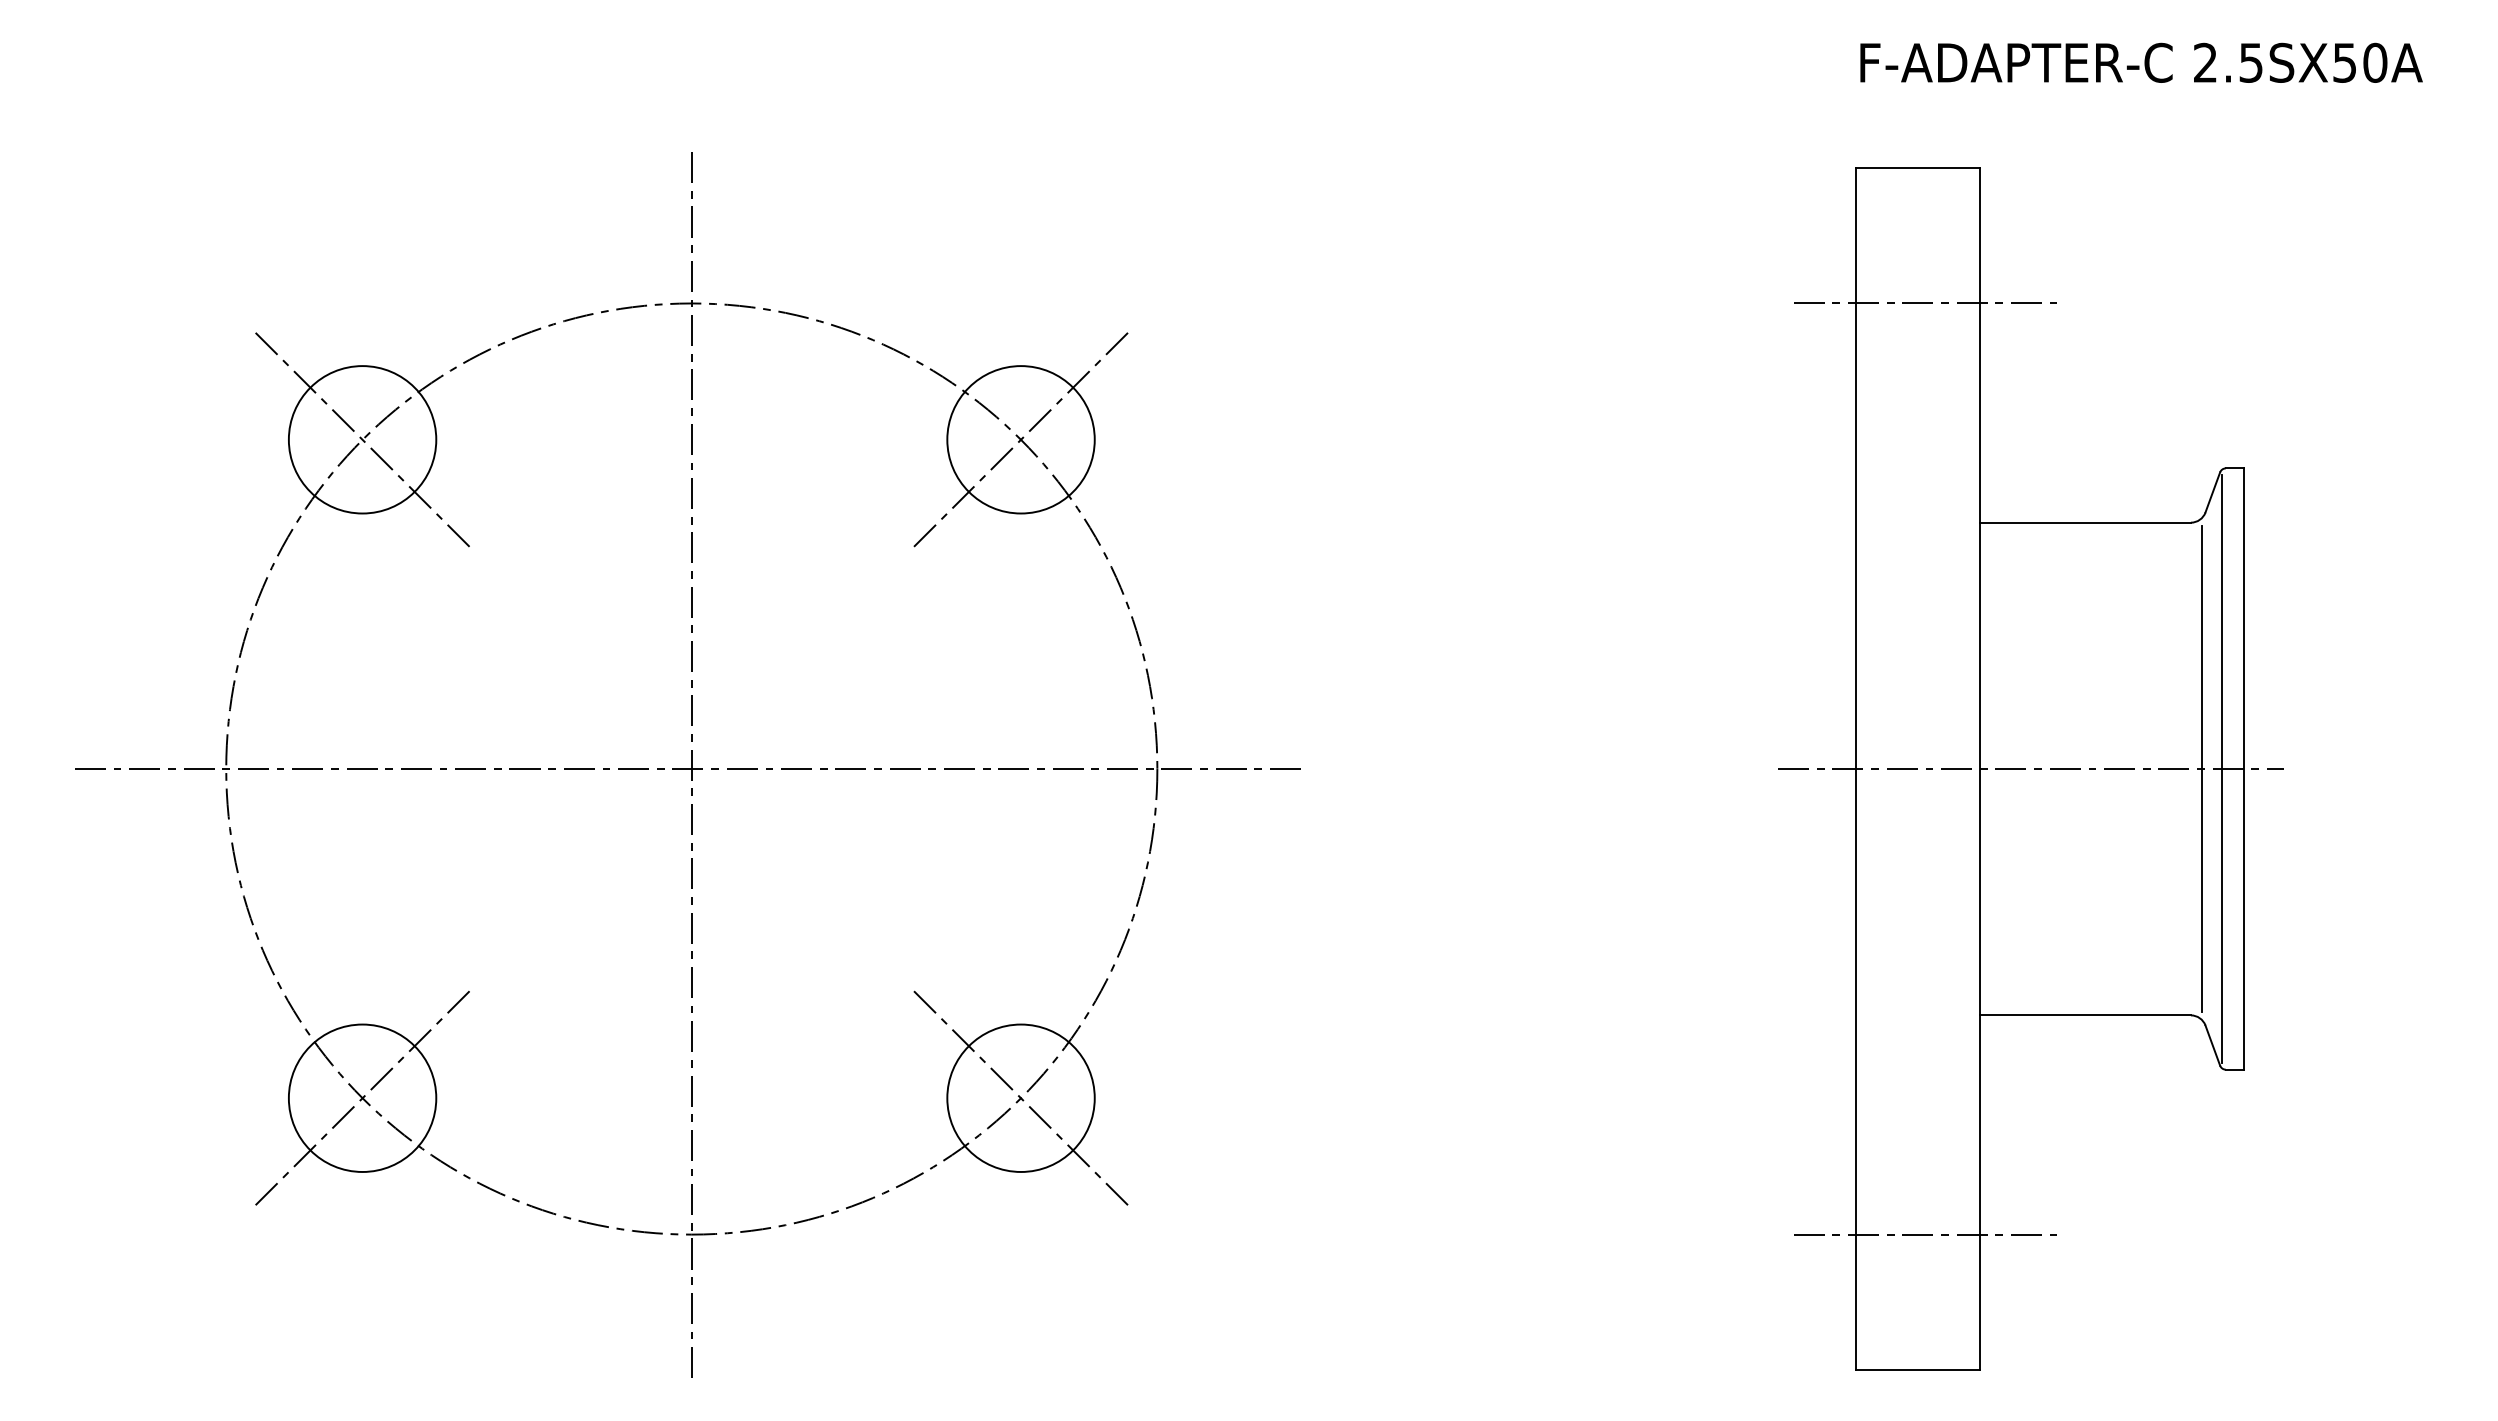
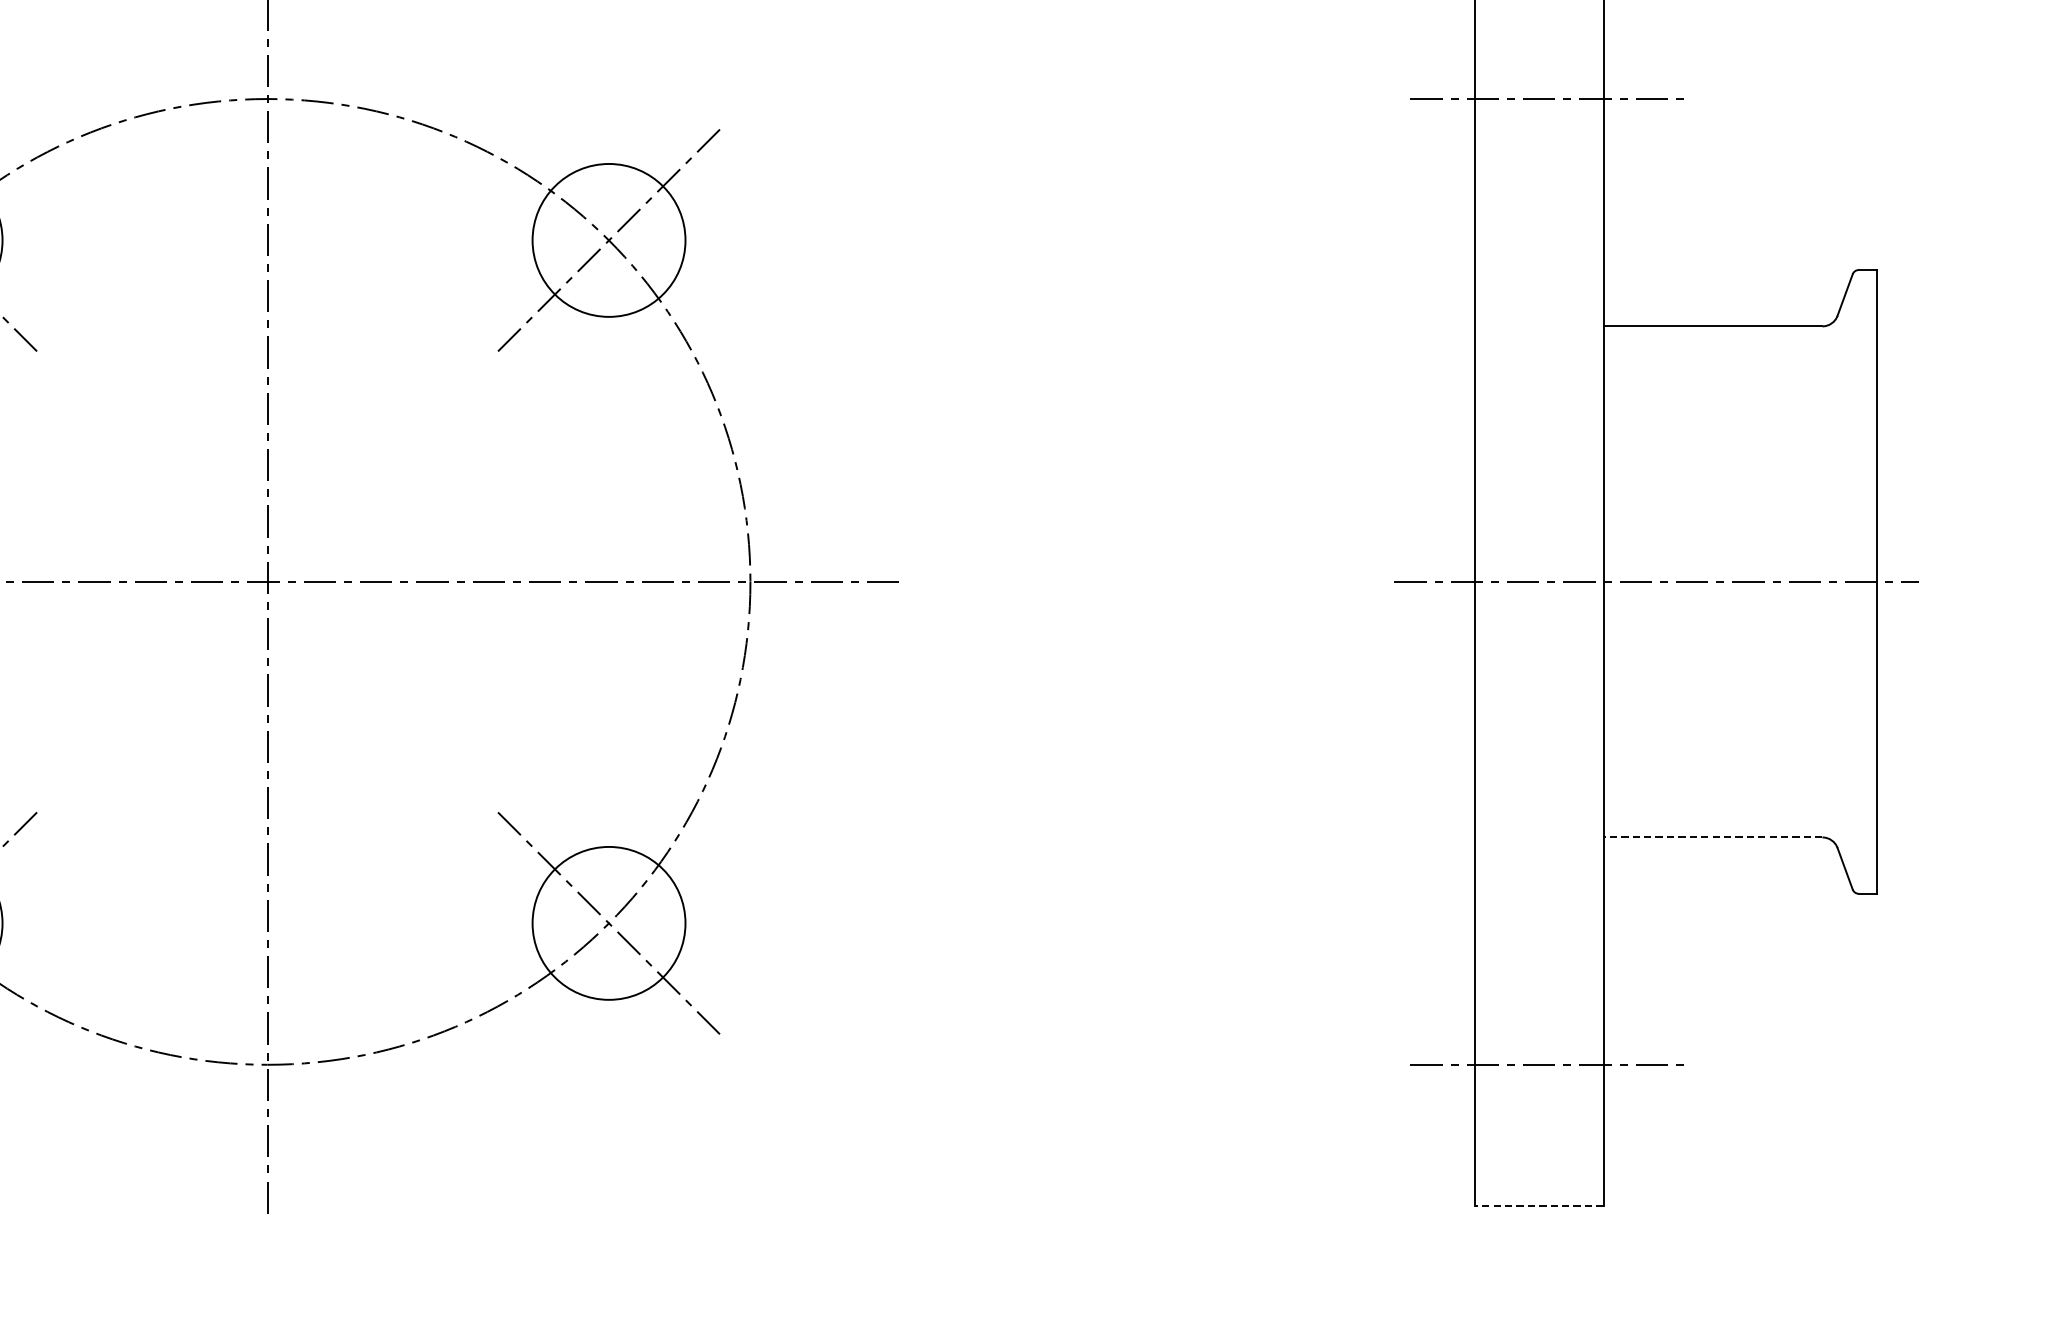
line: (2201, 768) -> (1833, 581), removed
line: (2221, 769) -> (1854, 582), removed
line: (2085, 1015) -> (1713, 837), solid -> dashed
line: (1917, 1370) -> (1538, 1205), solid -> dashed

